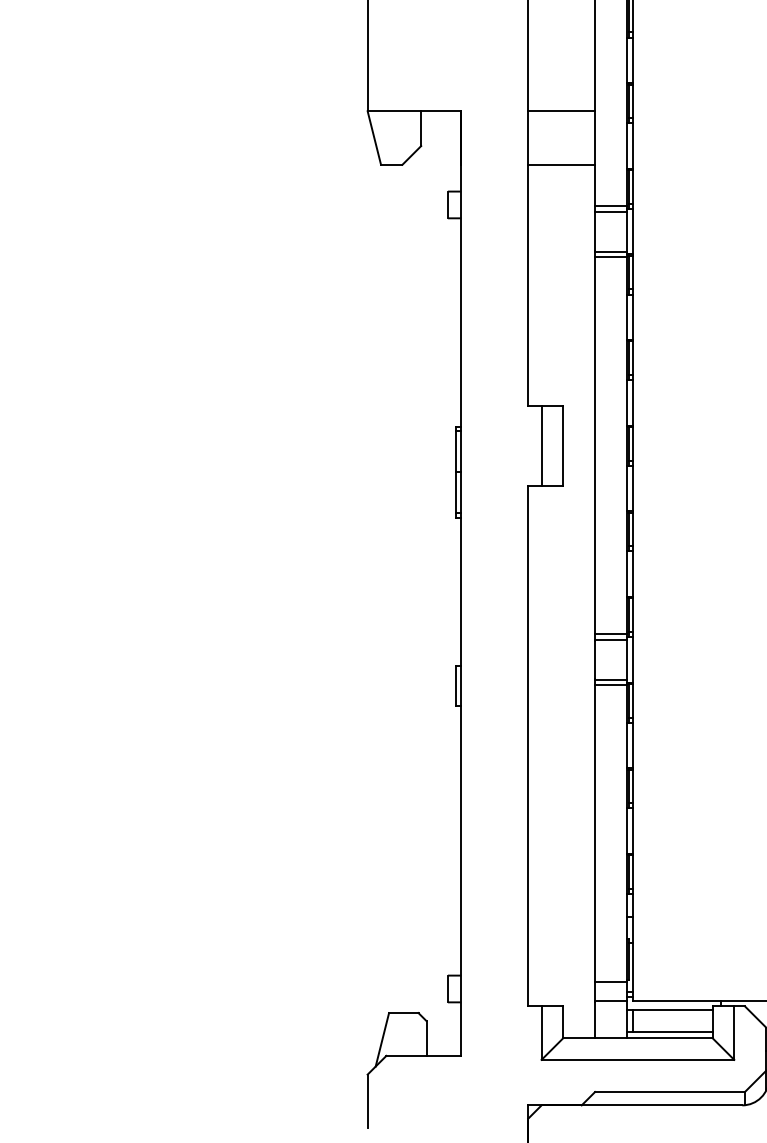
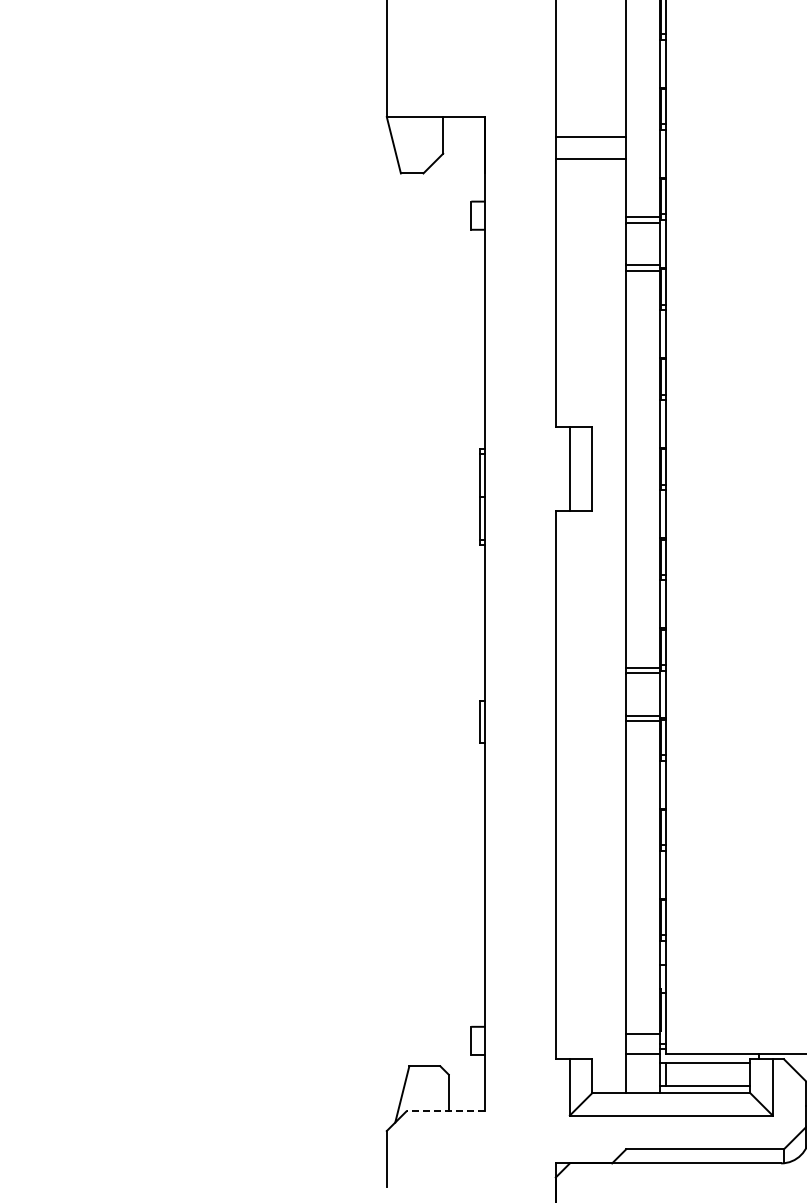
line: (561, 111) -> (590, 159), moved
line: (561, 164) -> (590, 137), moved
line: (423, 1056) -> (445, 1111), solid -> dashed

